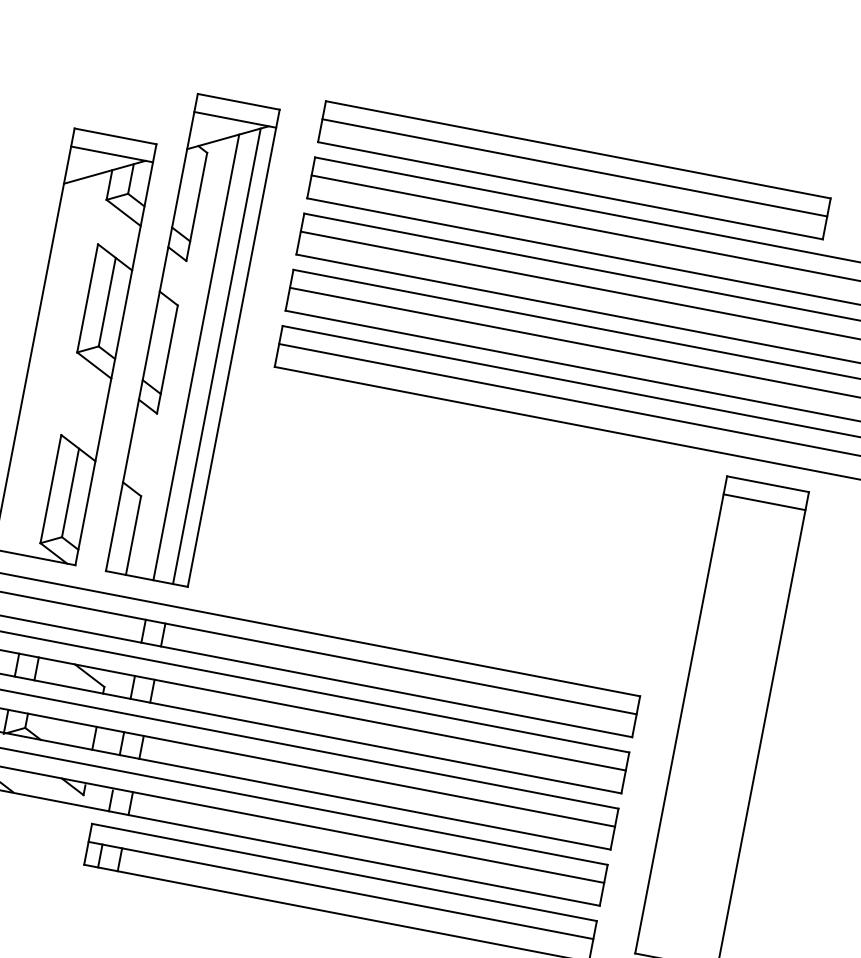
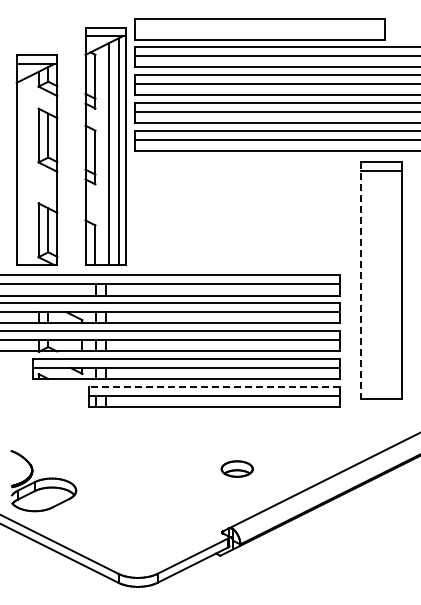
line: (573, 168) -> (259, 28), removed
part: (191, 341) -> (105, 146), moved
line: (681, 715) -> (361, 280), solid -> dashed
line: (344, 871) -> (214, 386), solid -> dashed

